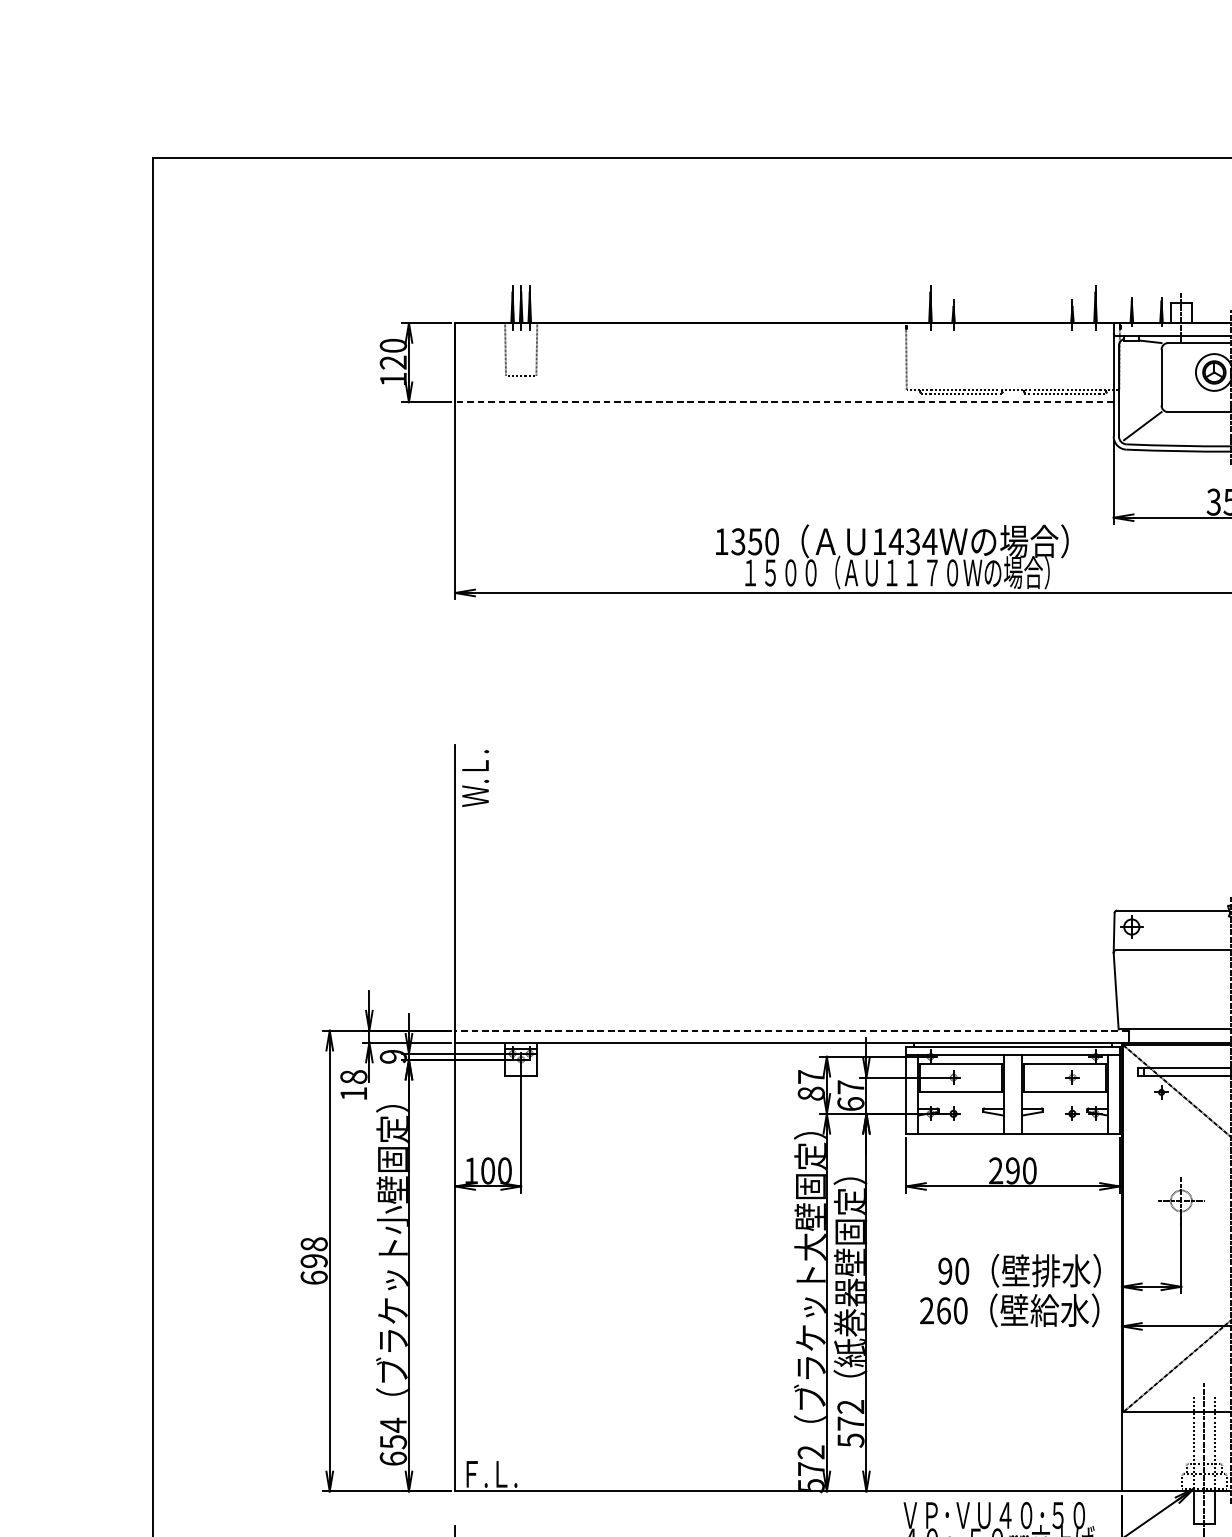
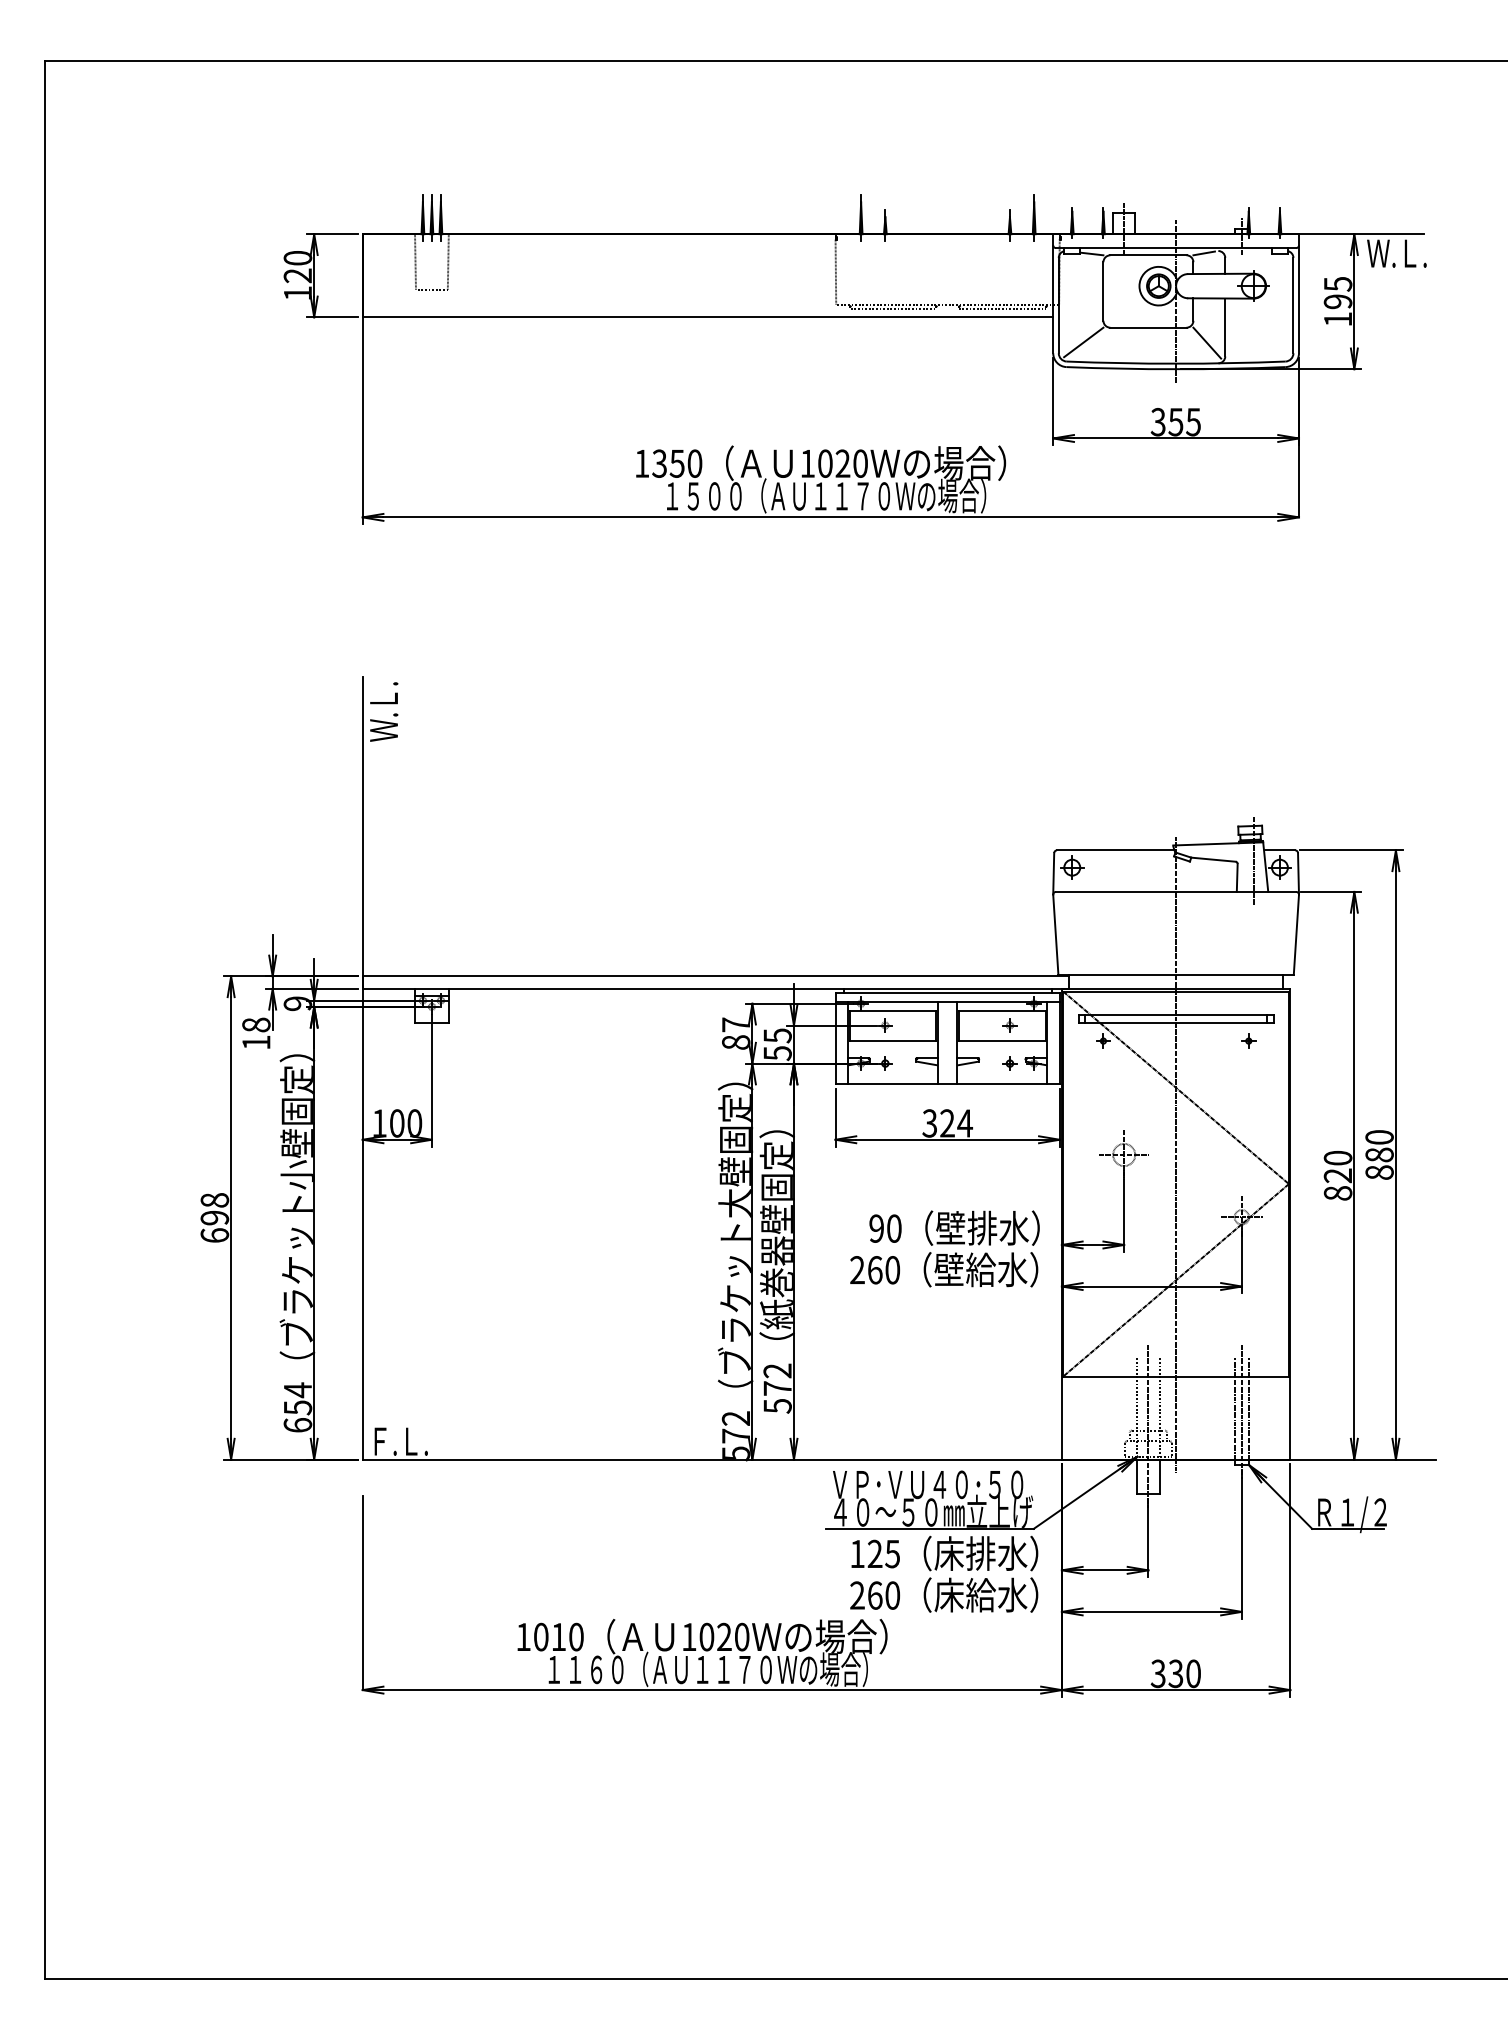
line: (783, 402) -> (707, 317), dashed -> solid
text: (912, 541) -> (842, 463), 1434 -> 1020
line: (791, 1030) -> (715, 976), dashed -> solid
text: (850, 1095) -> (777, 1044), 67 -> 55
text: (1012, 1170) -> (947, 1123), 290 -> 324

